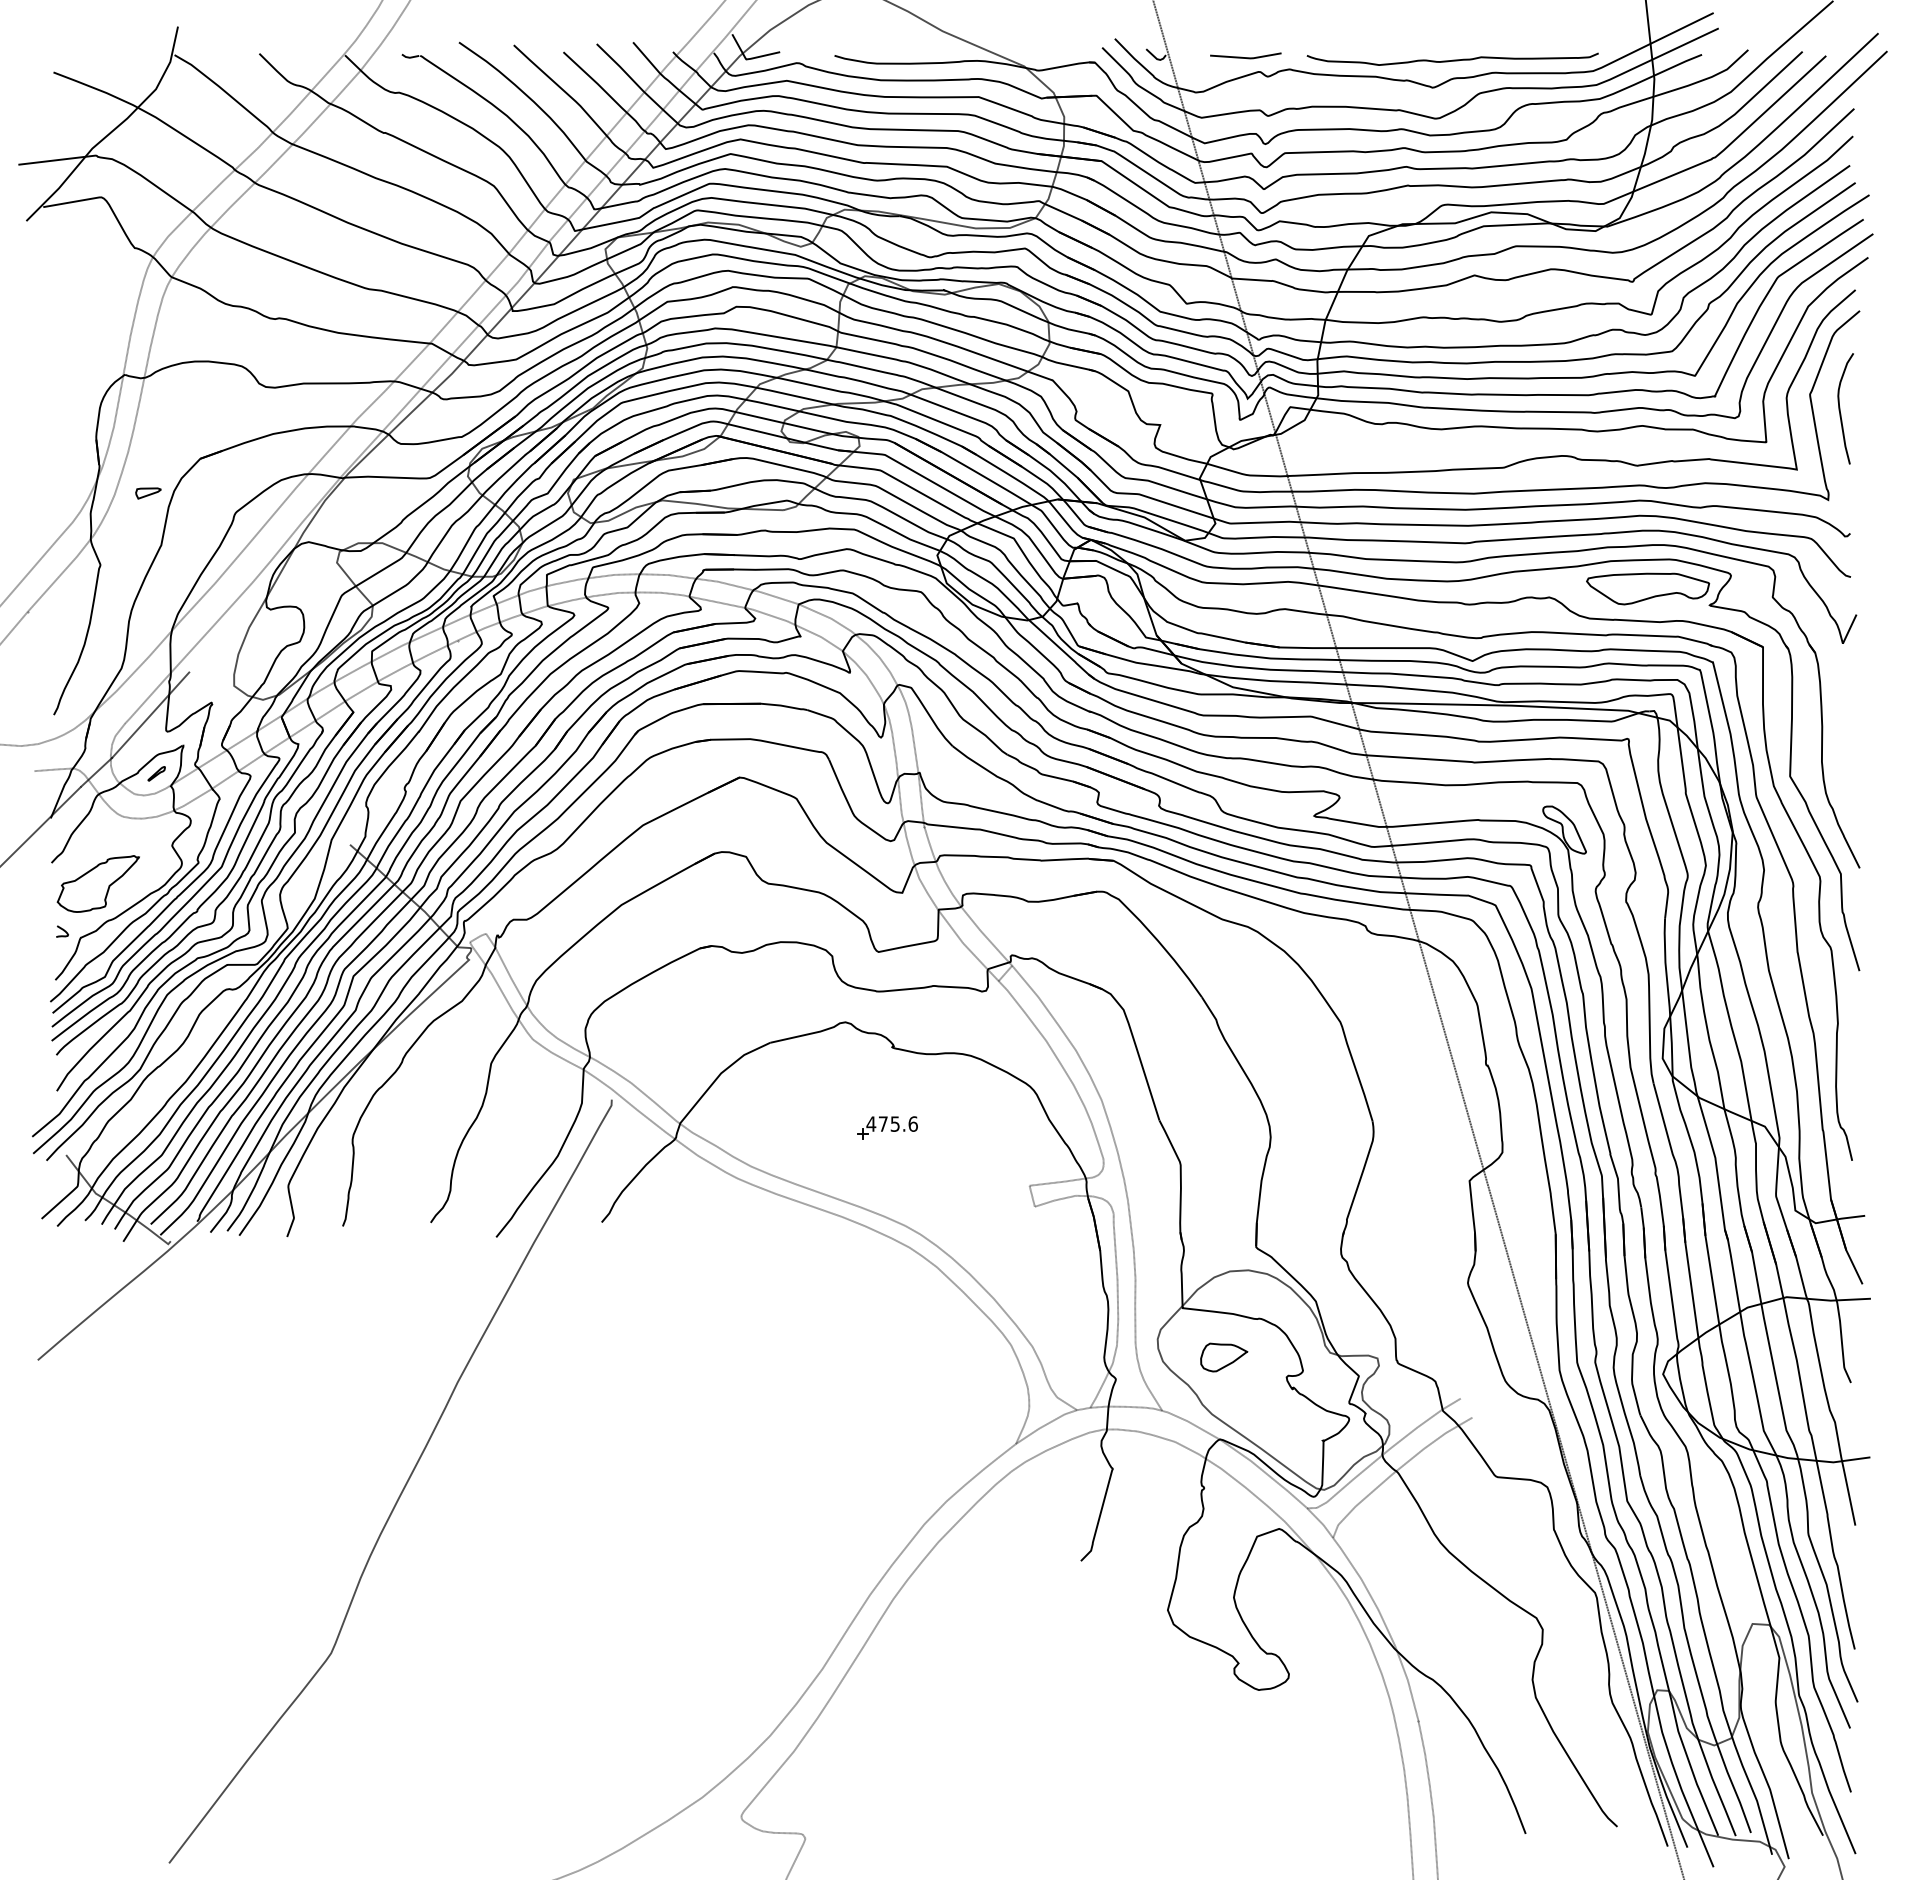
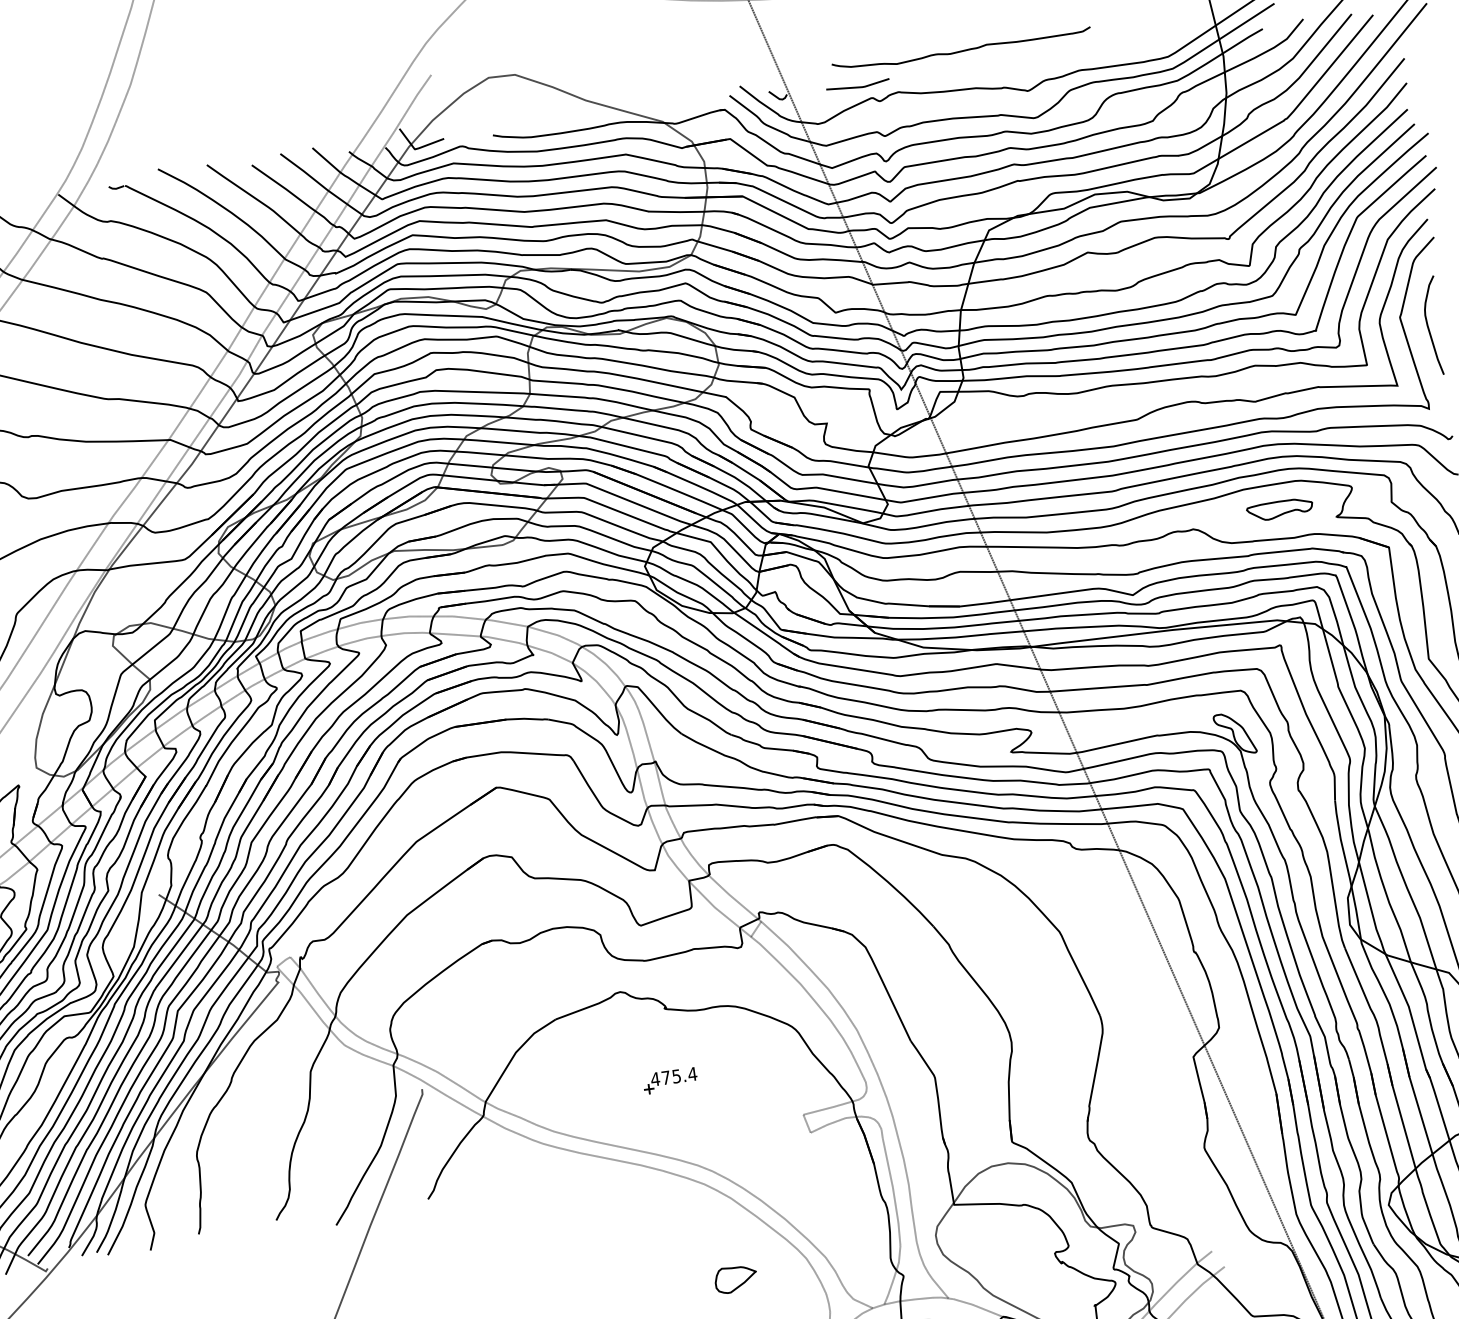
curve: (1452, 59) -> (961, 50), moved
part: (1648, 588) -> (1280, 509), size x0.6
text: (913, 1123) -> (692, 1073), 475.6 -> 475.4
part: (1224, 1357) -> (736, 1279), moved

